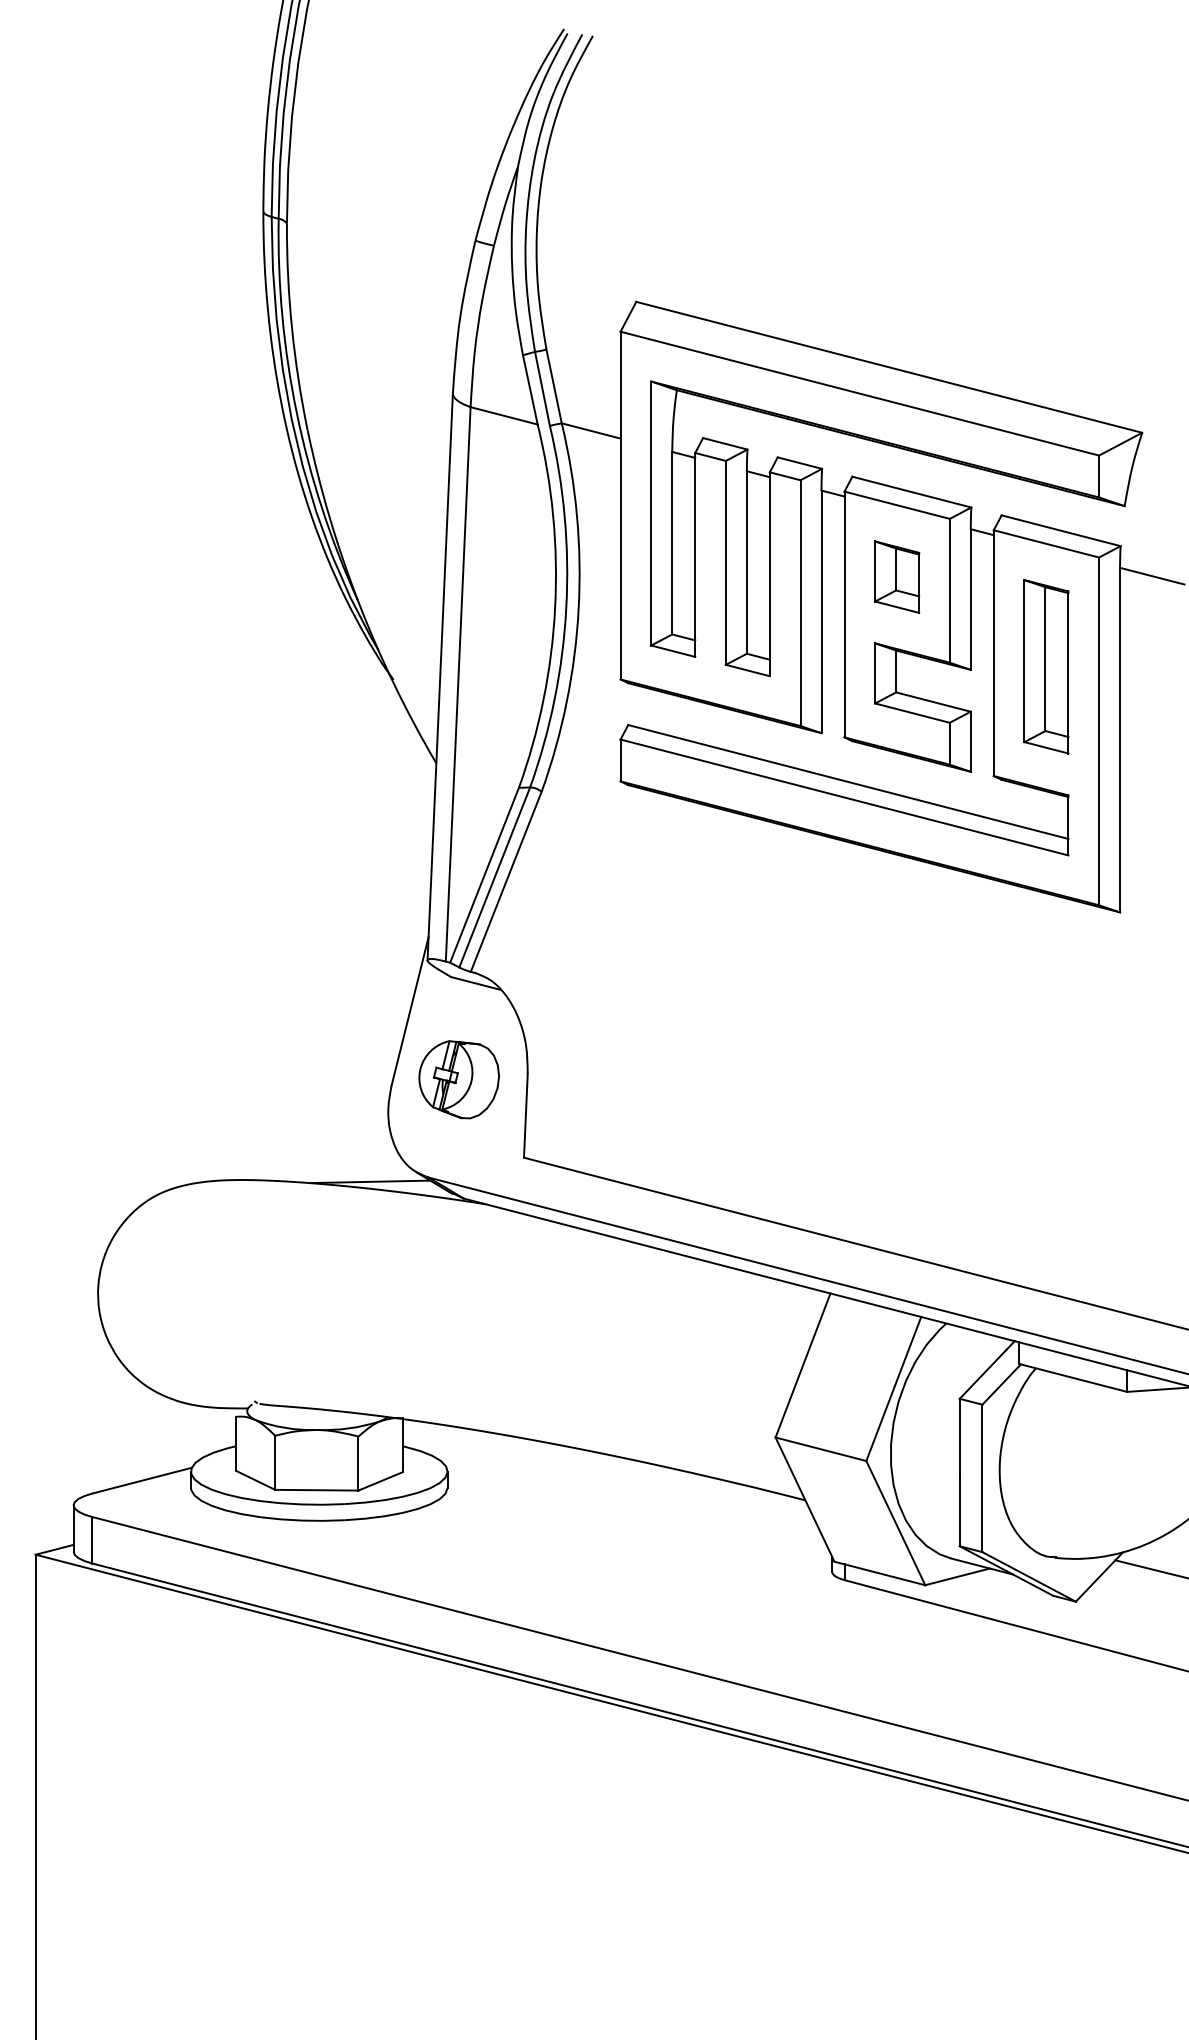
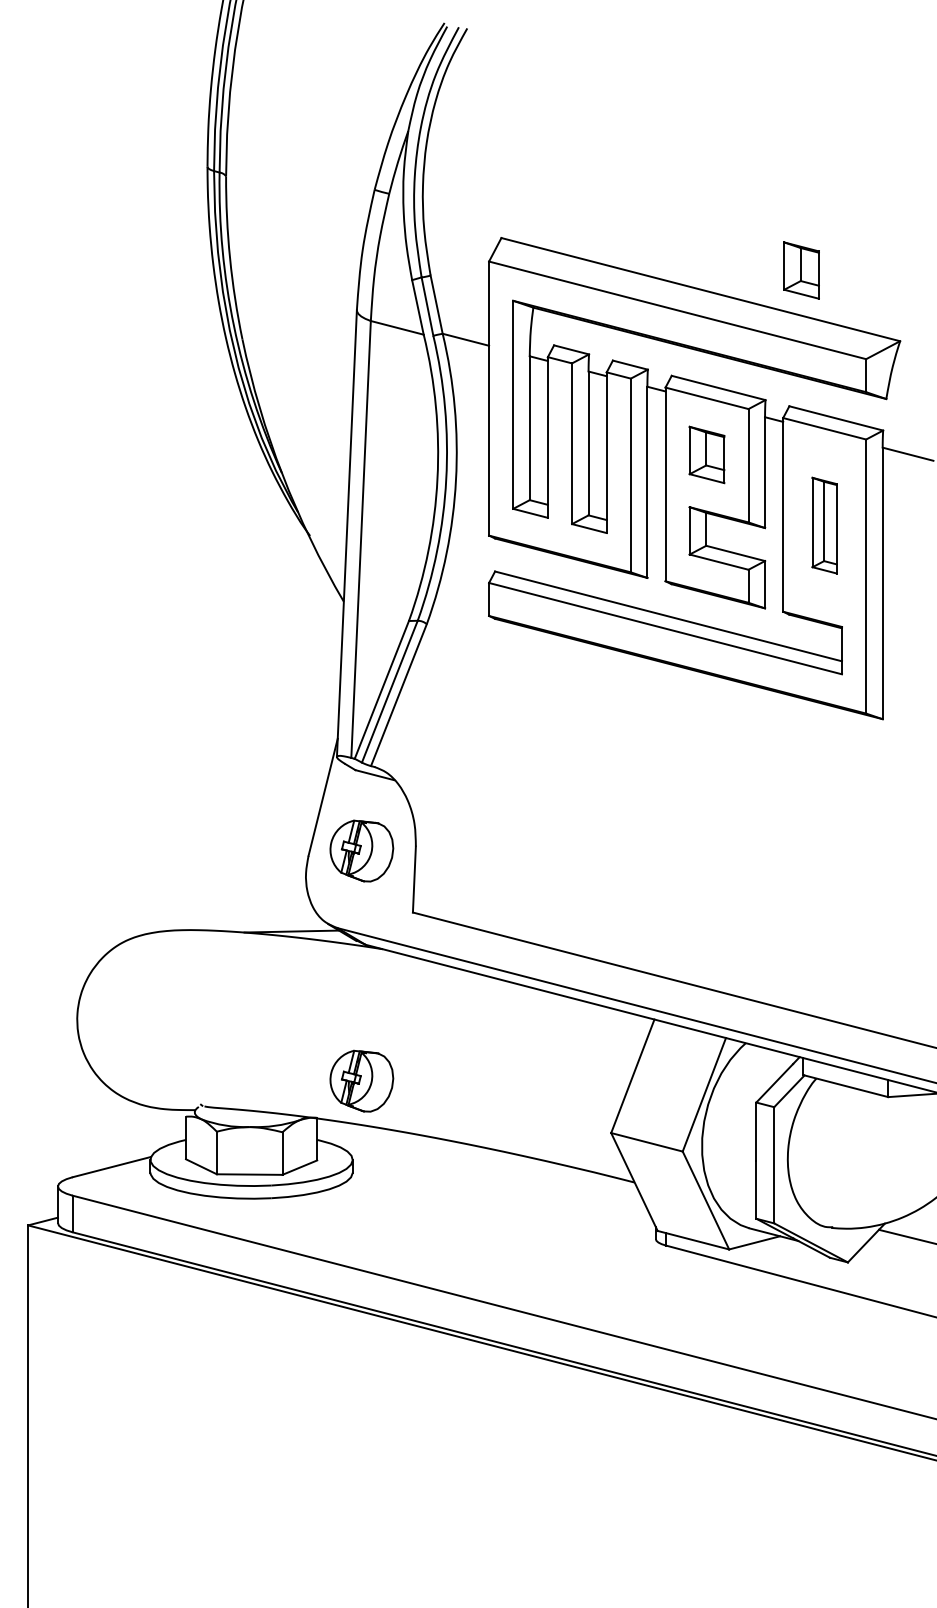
part: (1017, 342) -> (801, 270), added
part: (1046, 666) -> (824, 525), size x0.7
part: (458, 1371) -> (361, 1081), added

